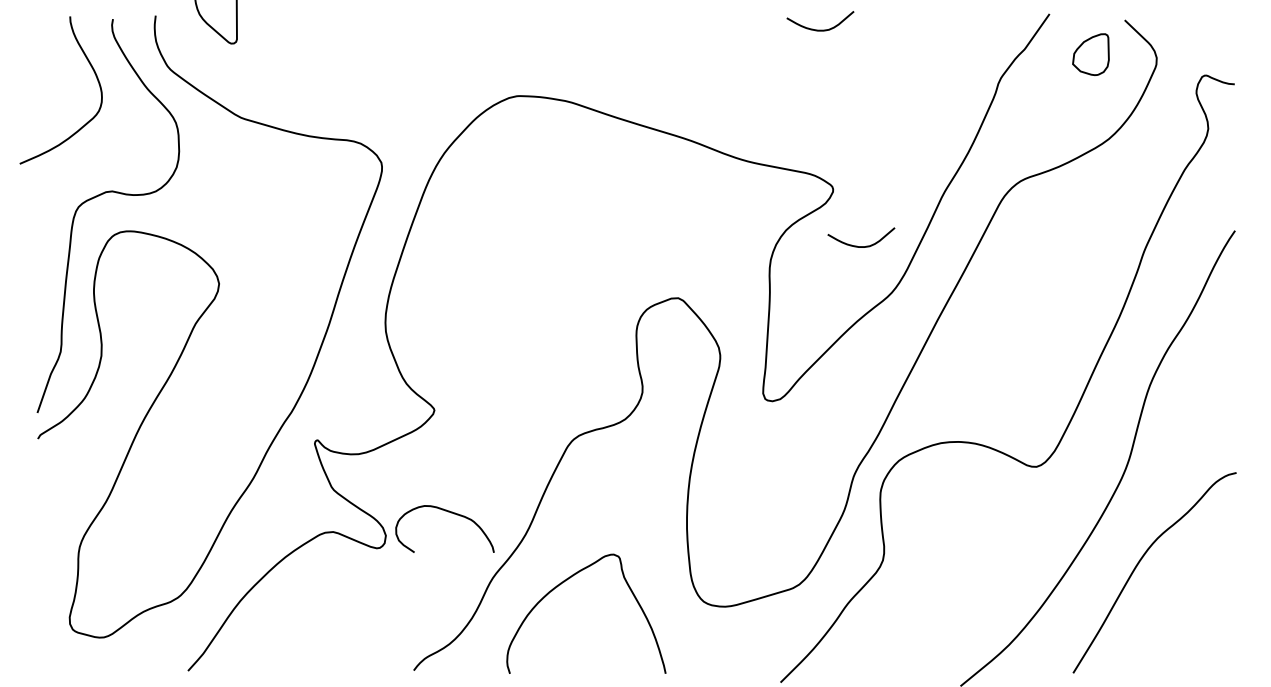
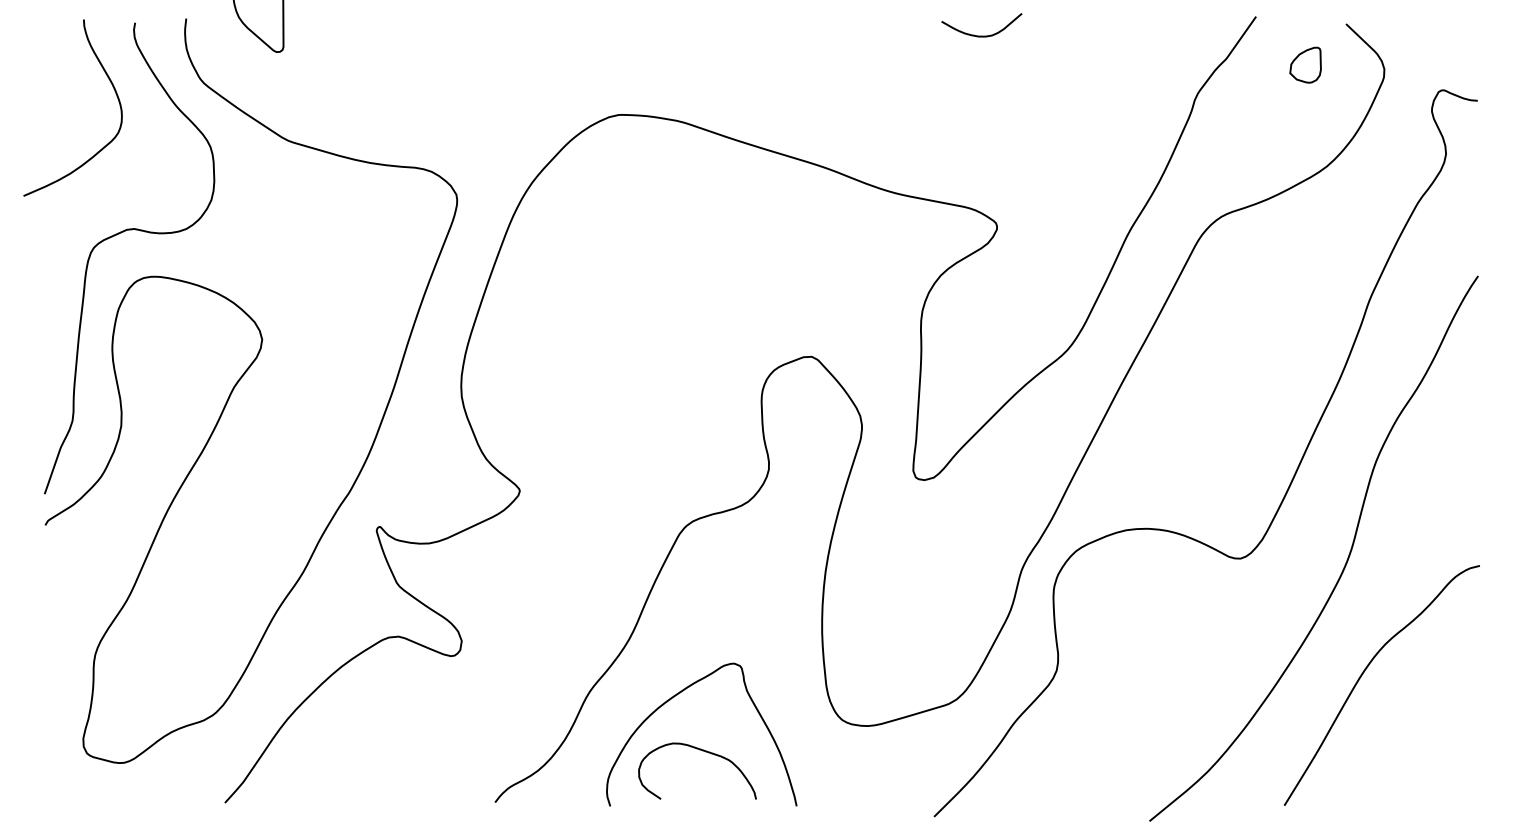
part: (1090, 53) -> (1305, 64), size x0.71
curve: (861, 246) -> (1030, 294), removed
curve: (449, 512) -> (702, 751), moved

